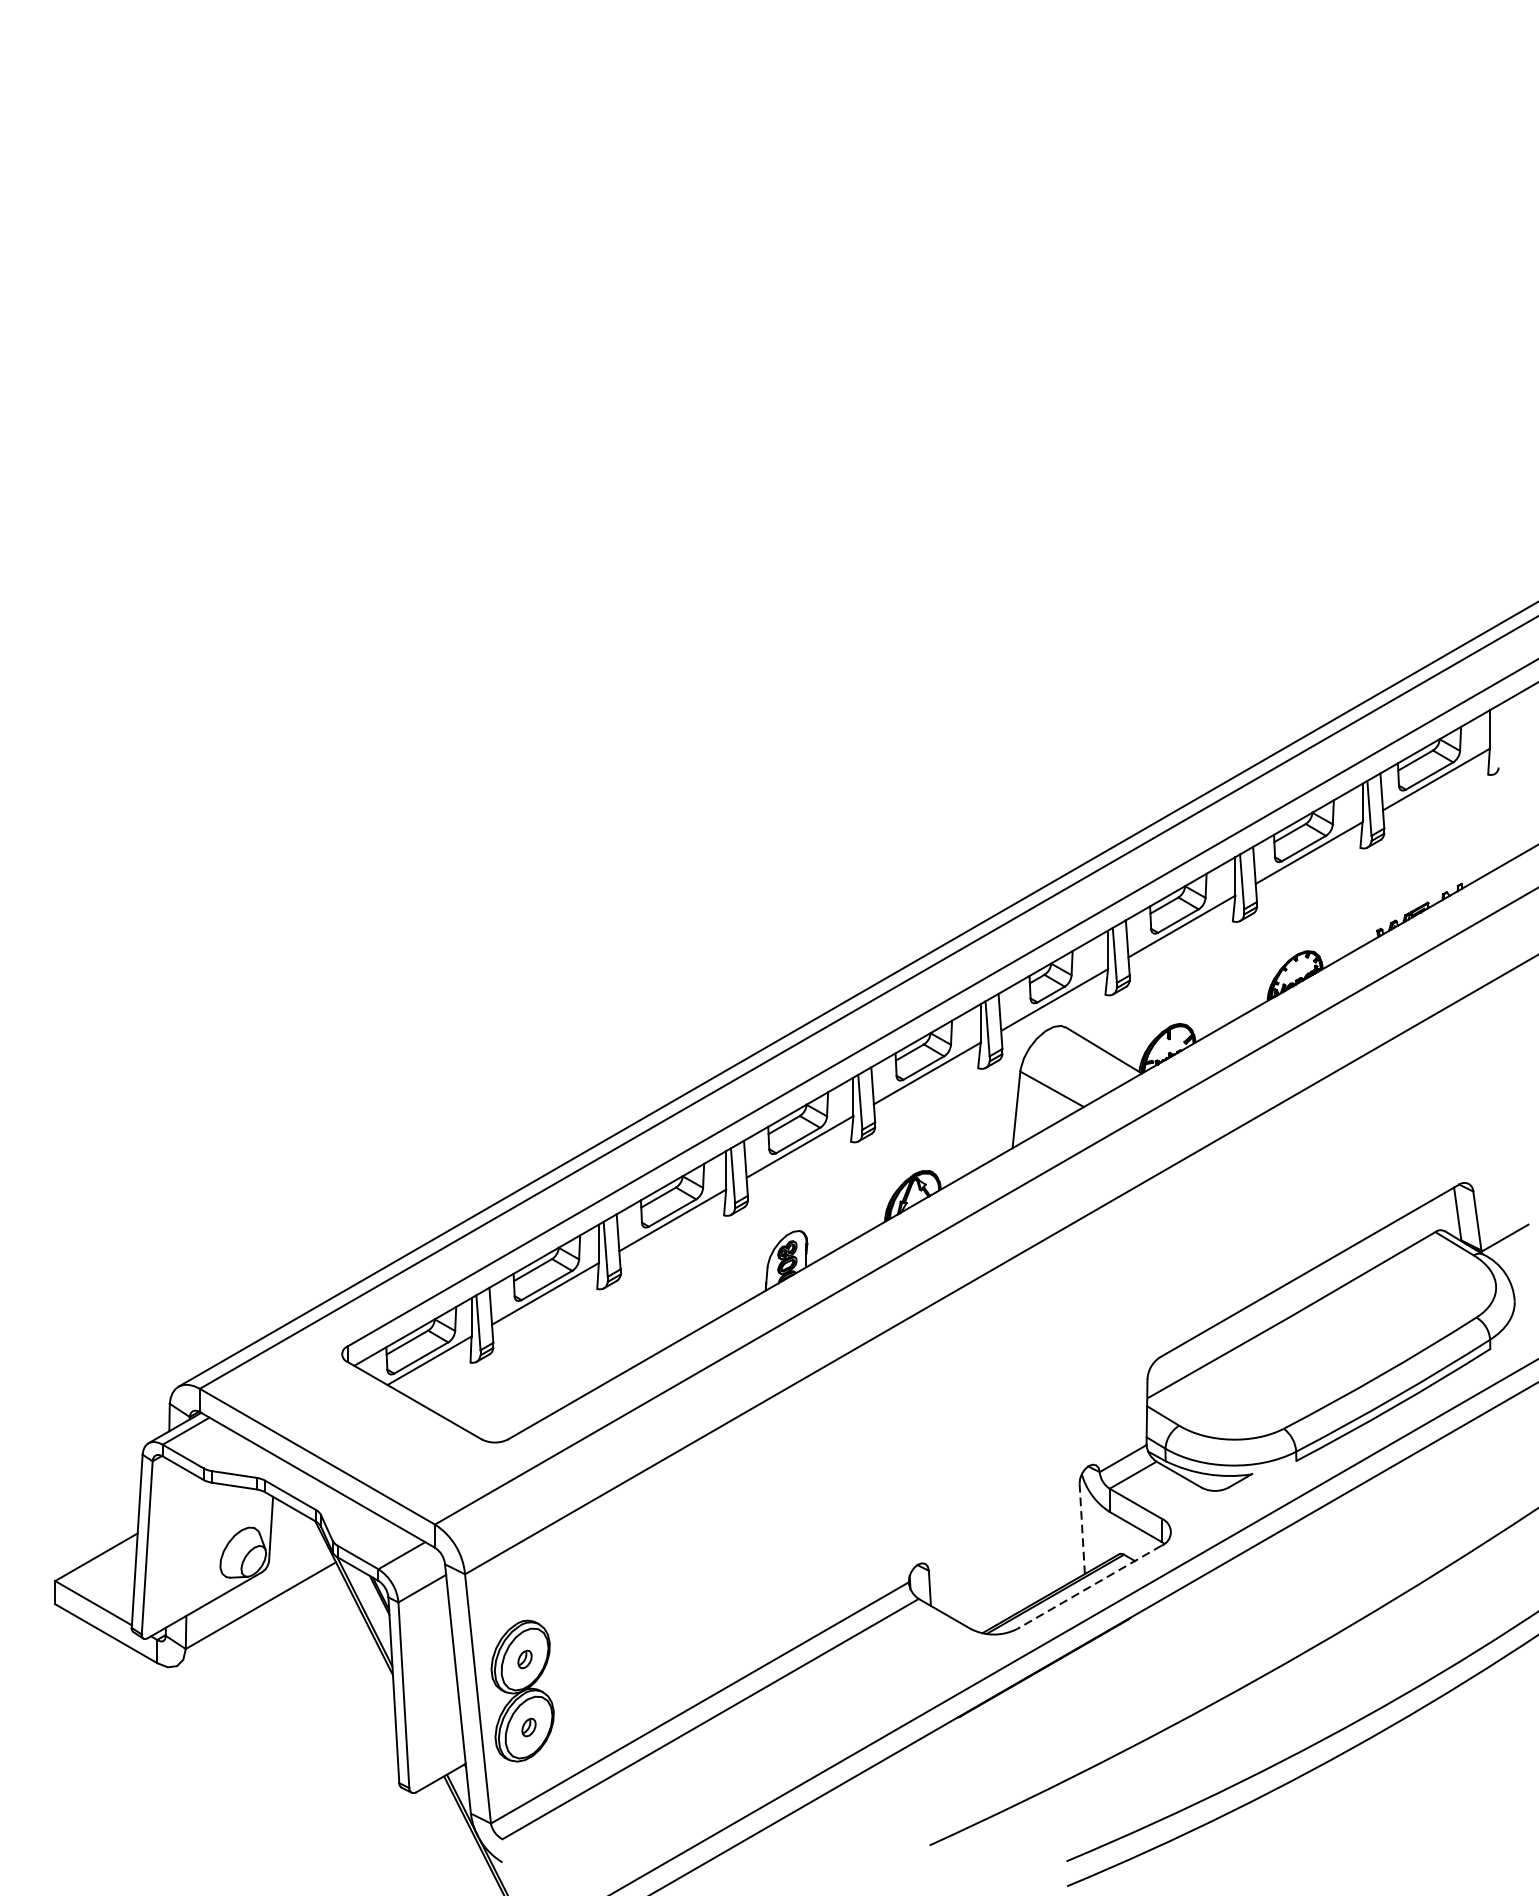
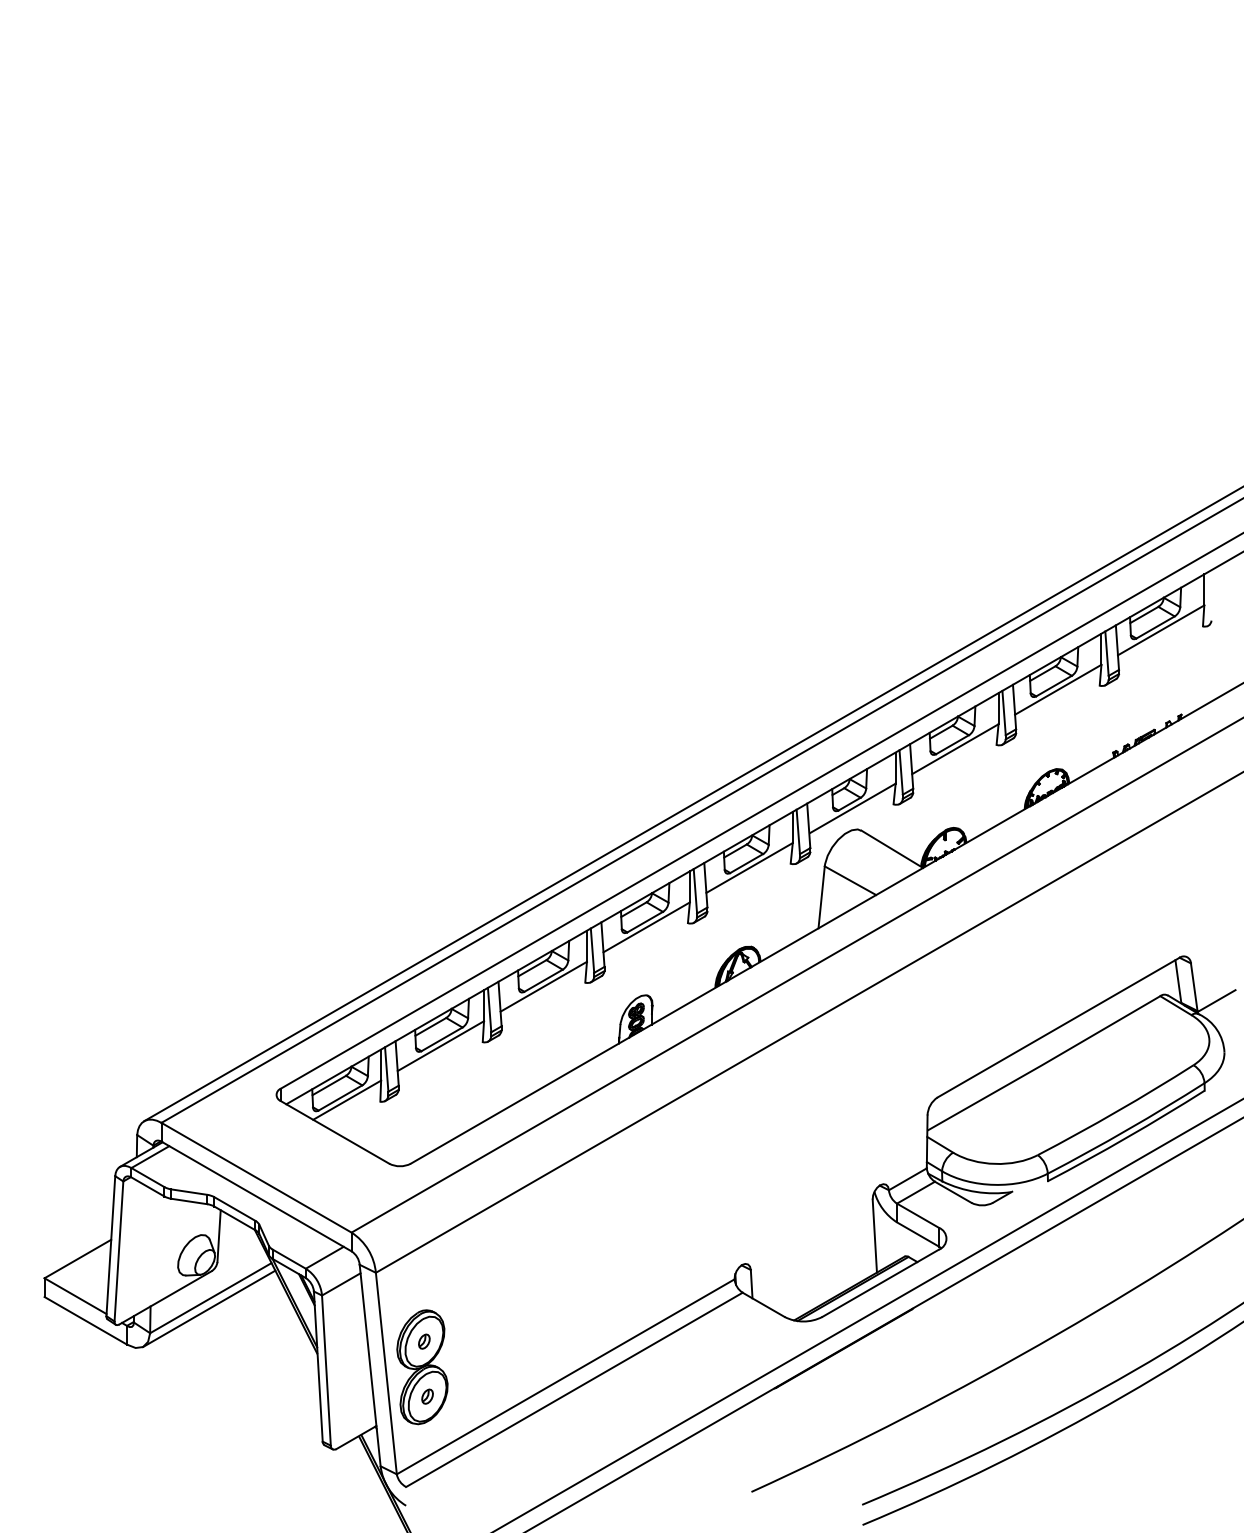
line: (1081, 1529) -> (874, 1236), dashed -> solid
line: (1089, 1587) -> (880, 1283), dashed -> solid
line: (259, 1618) -> (209, 1308), added

